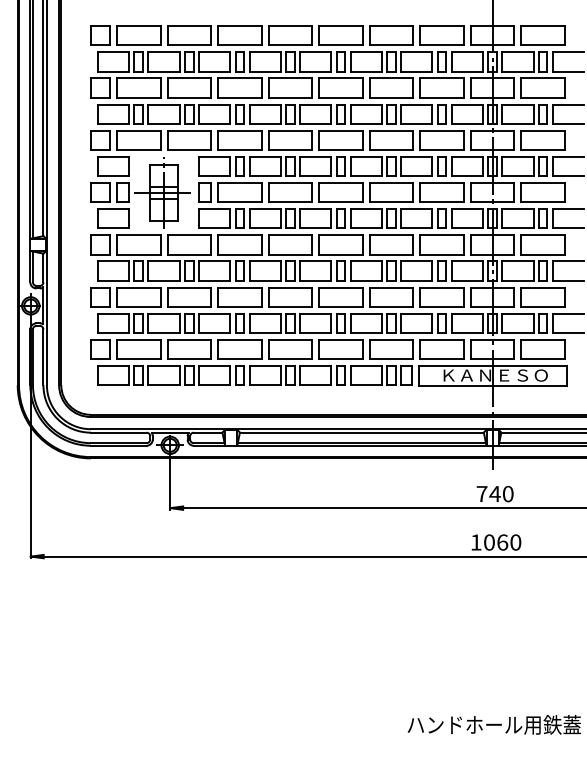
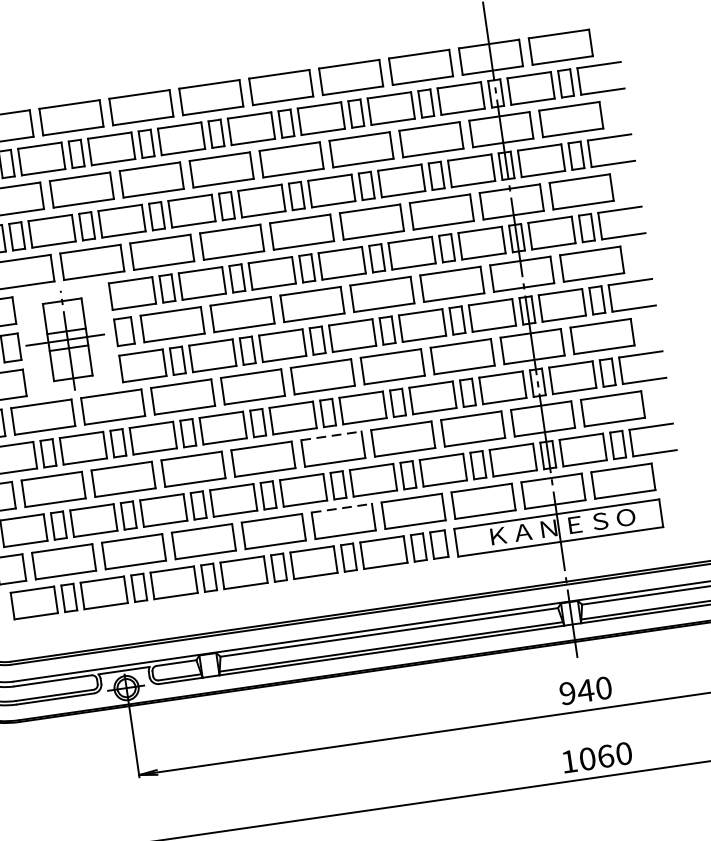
line: (340, 287) -> (330, 435), solid -> dashed
line: (340, 339) -> (341, 507), solid -> dashed
text: (481, 493) -> (566, 692), 740 -> 940

